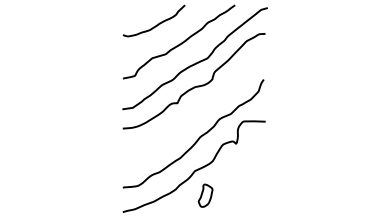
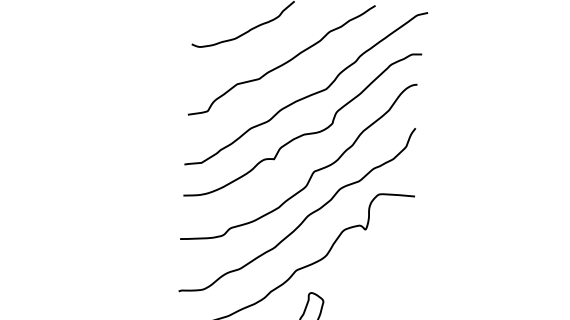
curve: (201, 109) -> (312, 171), added

